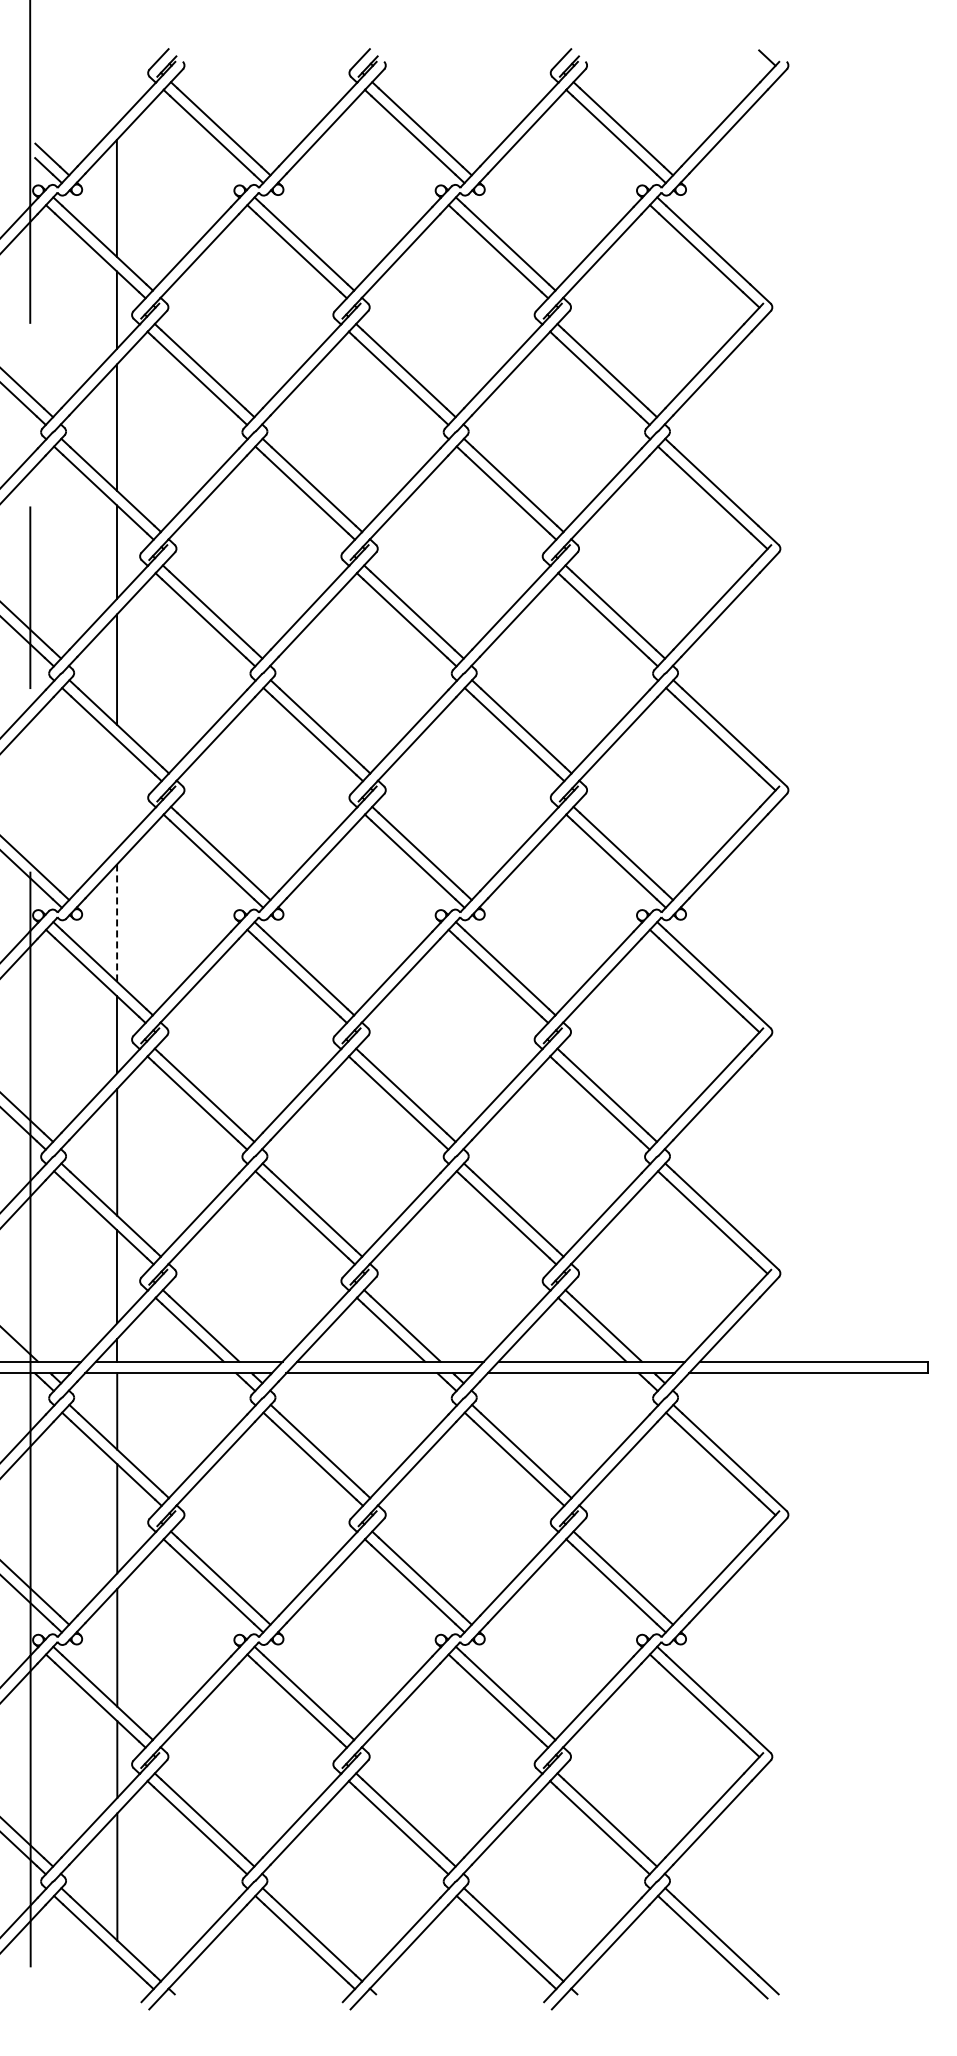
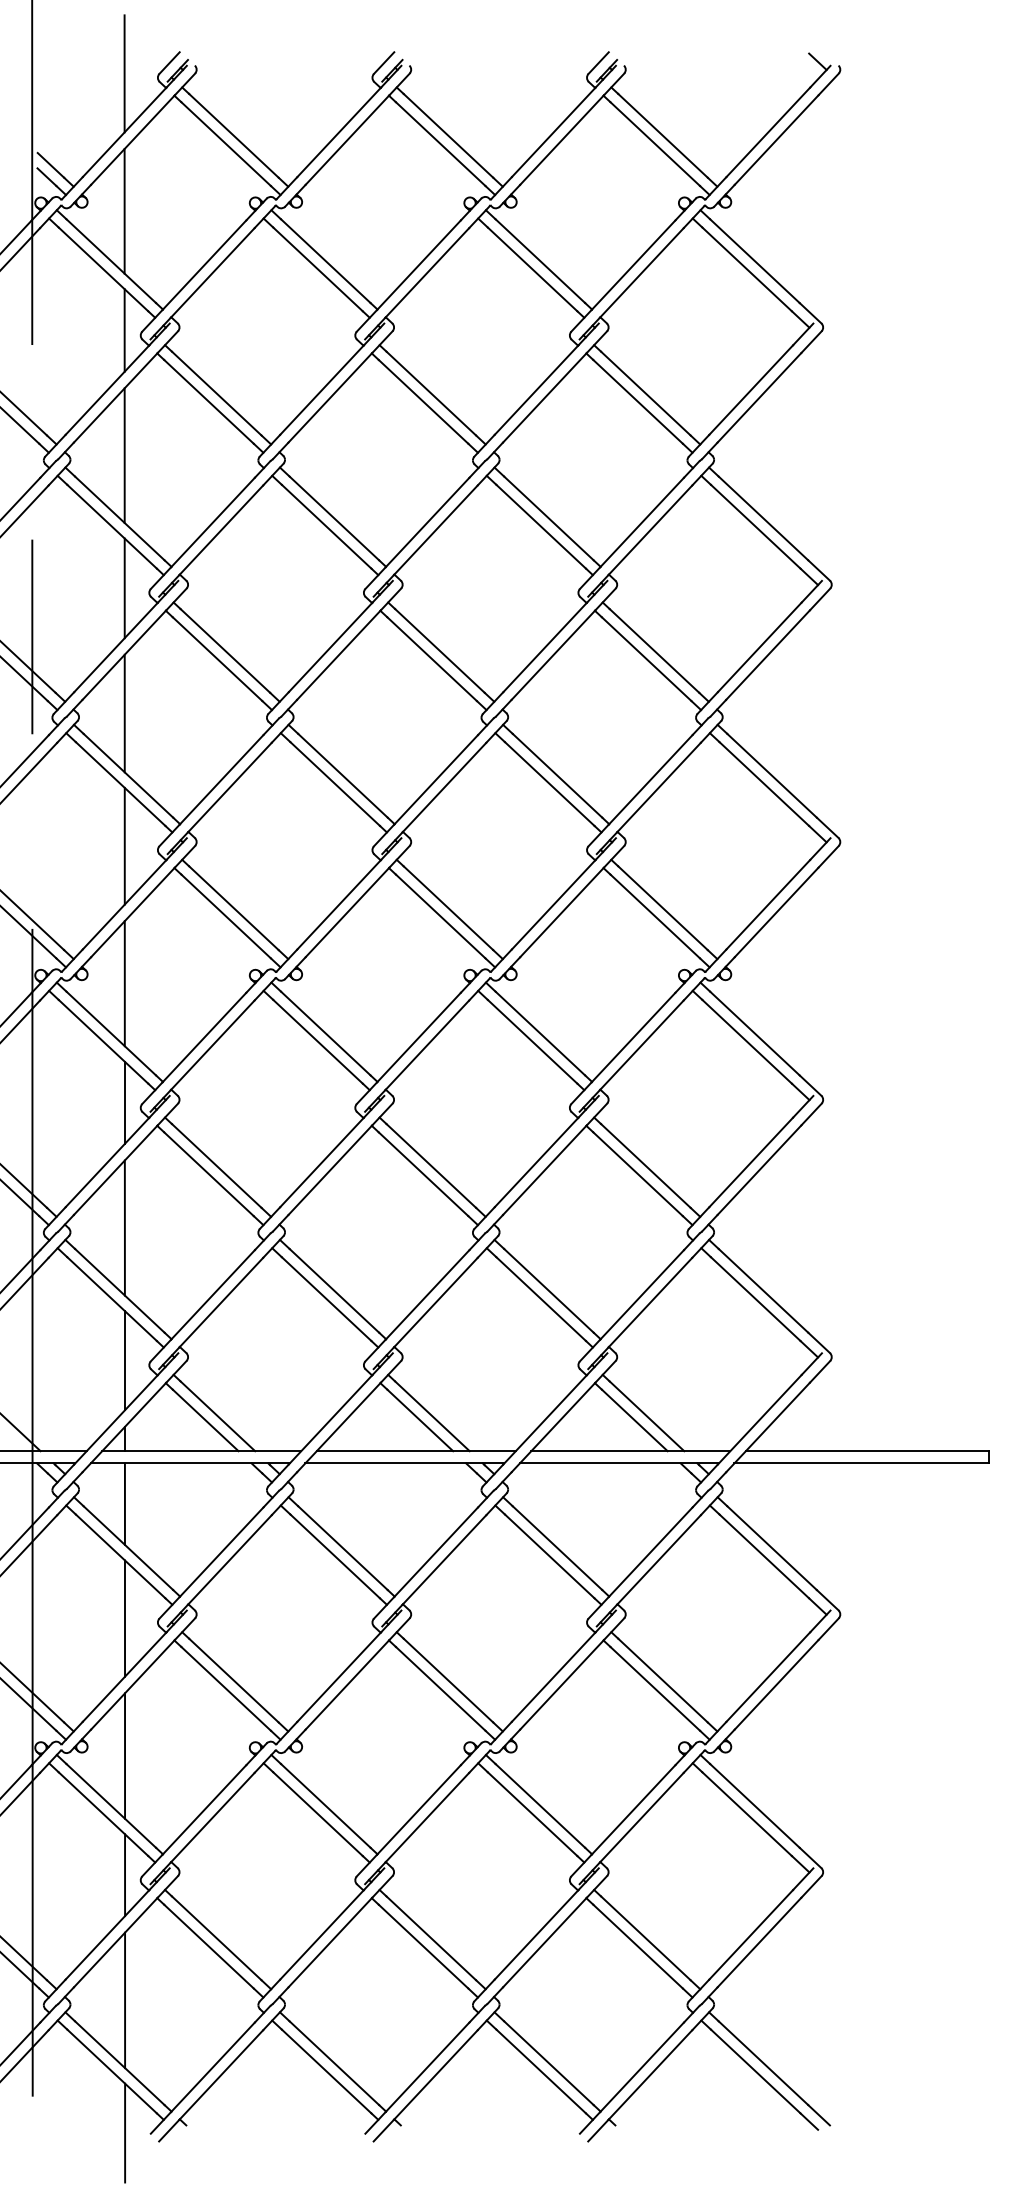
line: (116, 69) -> (124, 73), added
line: (117, 793) -> (125, 845), added
line: (117, 923) -> (125, 984), dashed -> solid
line: (117, 2001) -> (125, 2133), added

